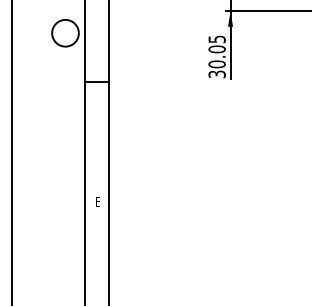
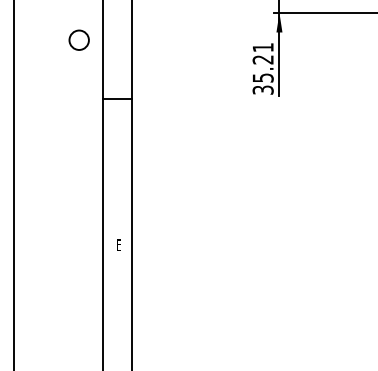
circle: (65, 33) -> (79, 40), size x0.6
text: (216, 51) -> (262, 62), 30.05 -> 35.21

